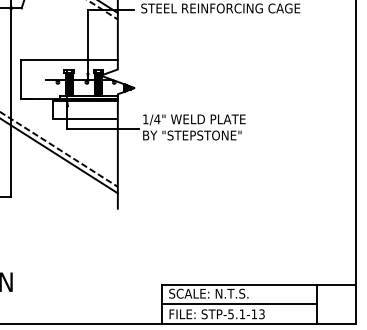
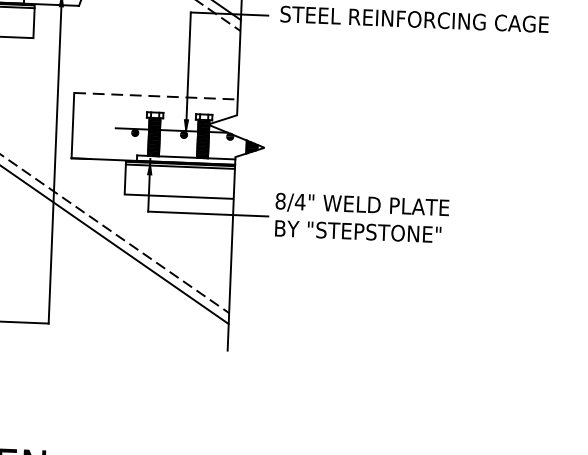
line: (69, 60) -> (156, 96), solid -> dashed
text: (145, 119) -> (280, 201), 1/4" -> 8/4"

